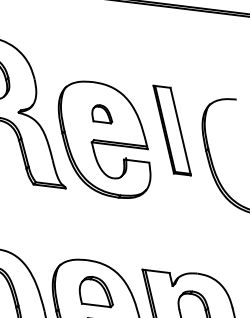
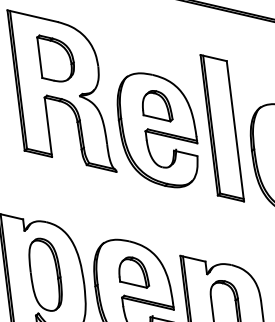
part: (101, 114) -> (157, 106), size x1.67
part: (171, 130) -> (221, 128), size x1.67

